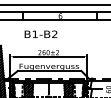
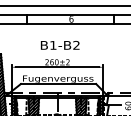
text: (40, 33) -> (59, 44), moved

